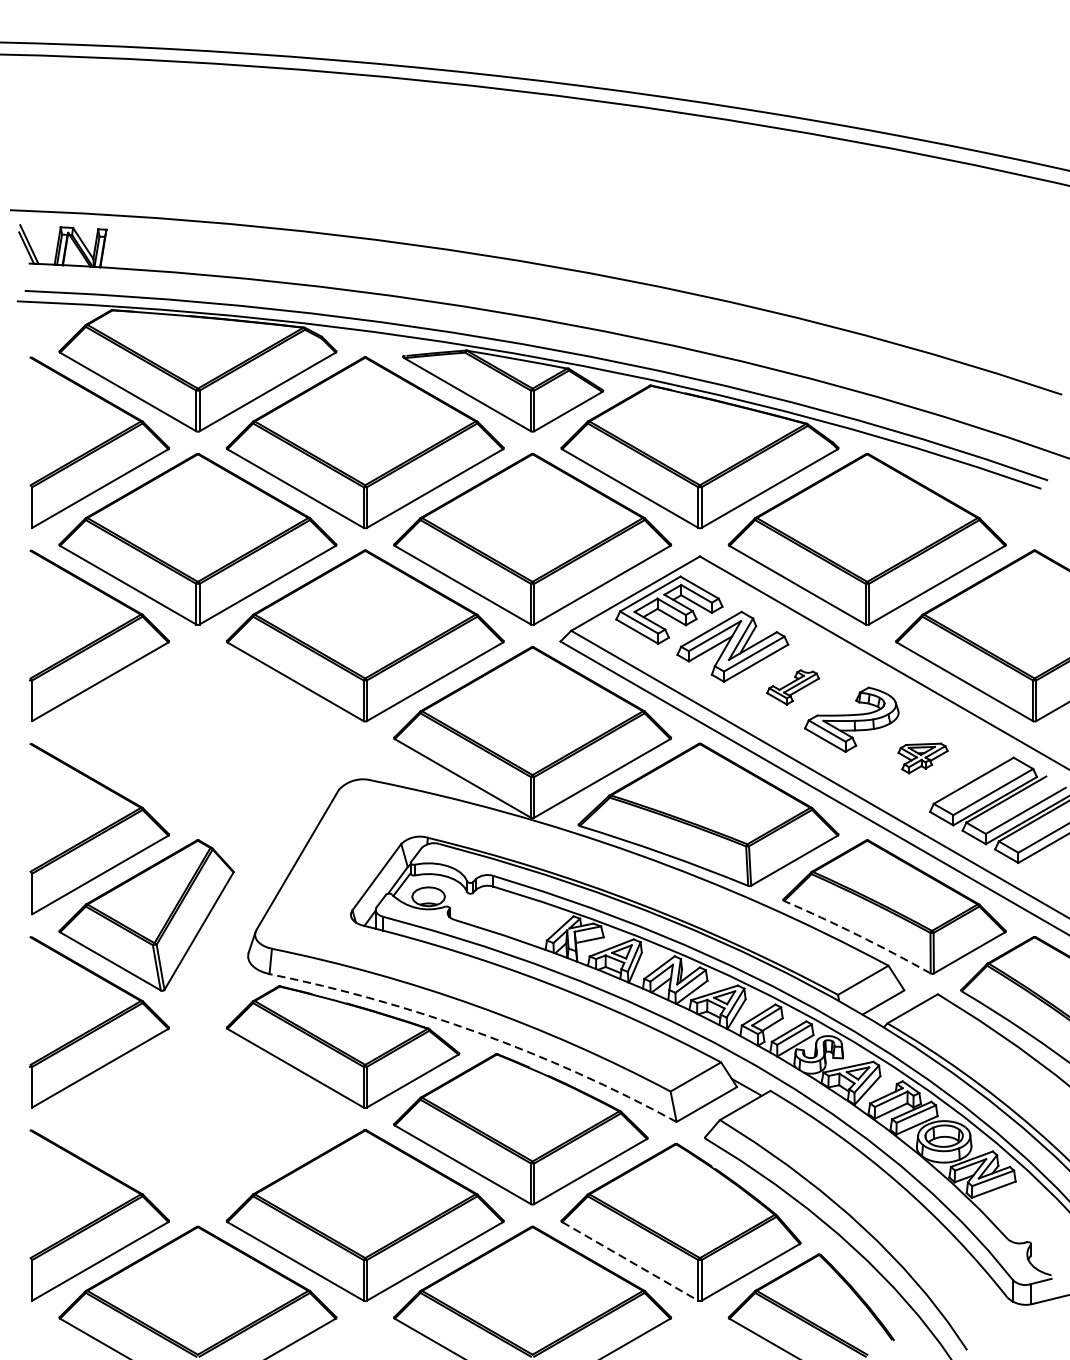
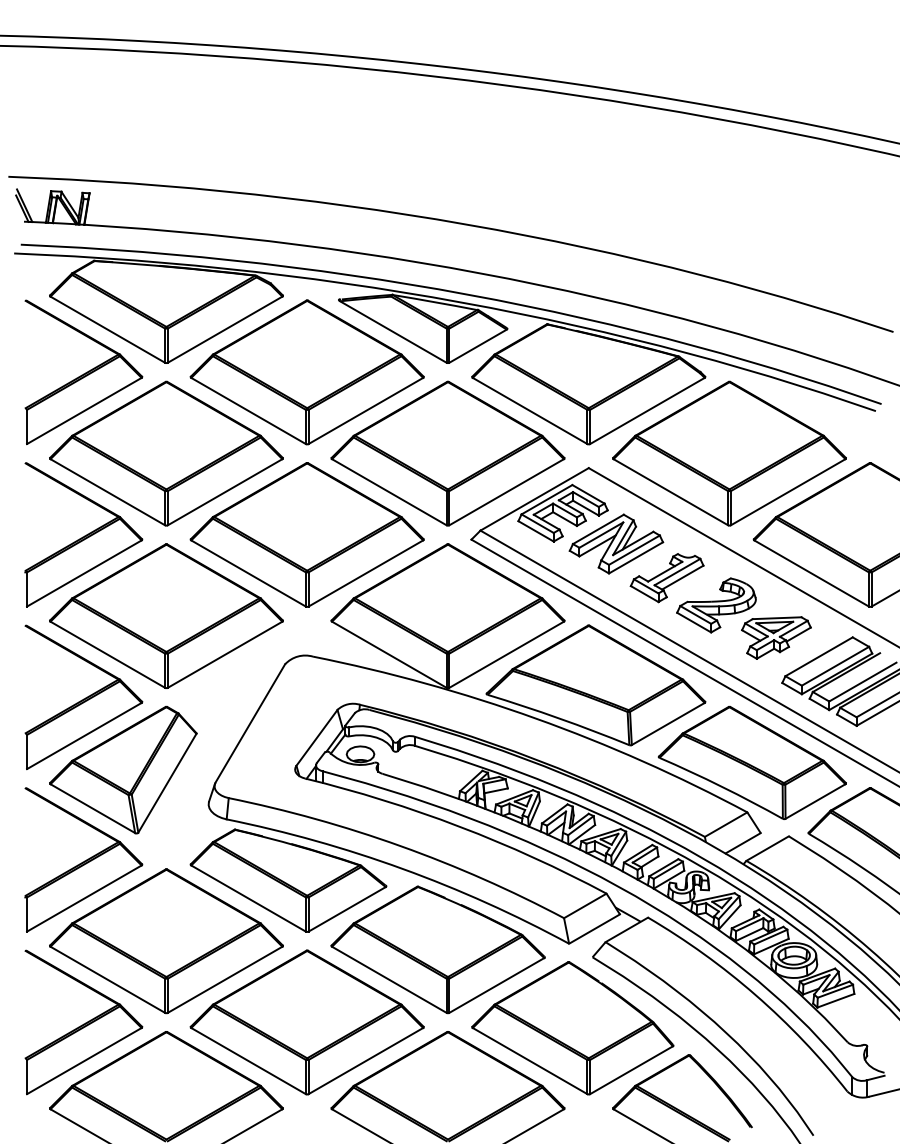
part: (792, 687) -> (666, 578), size x1.67
part: (197, 731) -> (166, 615), added
part: (923, 757) -> (776, 637), size x1.67
arc: (857, 934) -> (721, 786), dashed -> solid
arc: (478, 1032) -> (402, 868), dashed -> solid
part: (197, 1119) -> (166, 941), added
line: (630, 1261) -> (530, 1061), dashed -> solid

